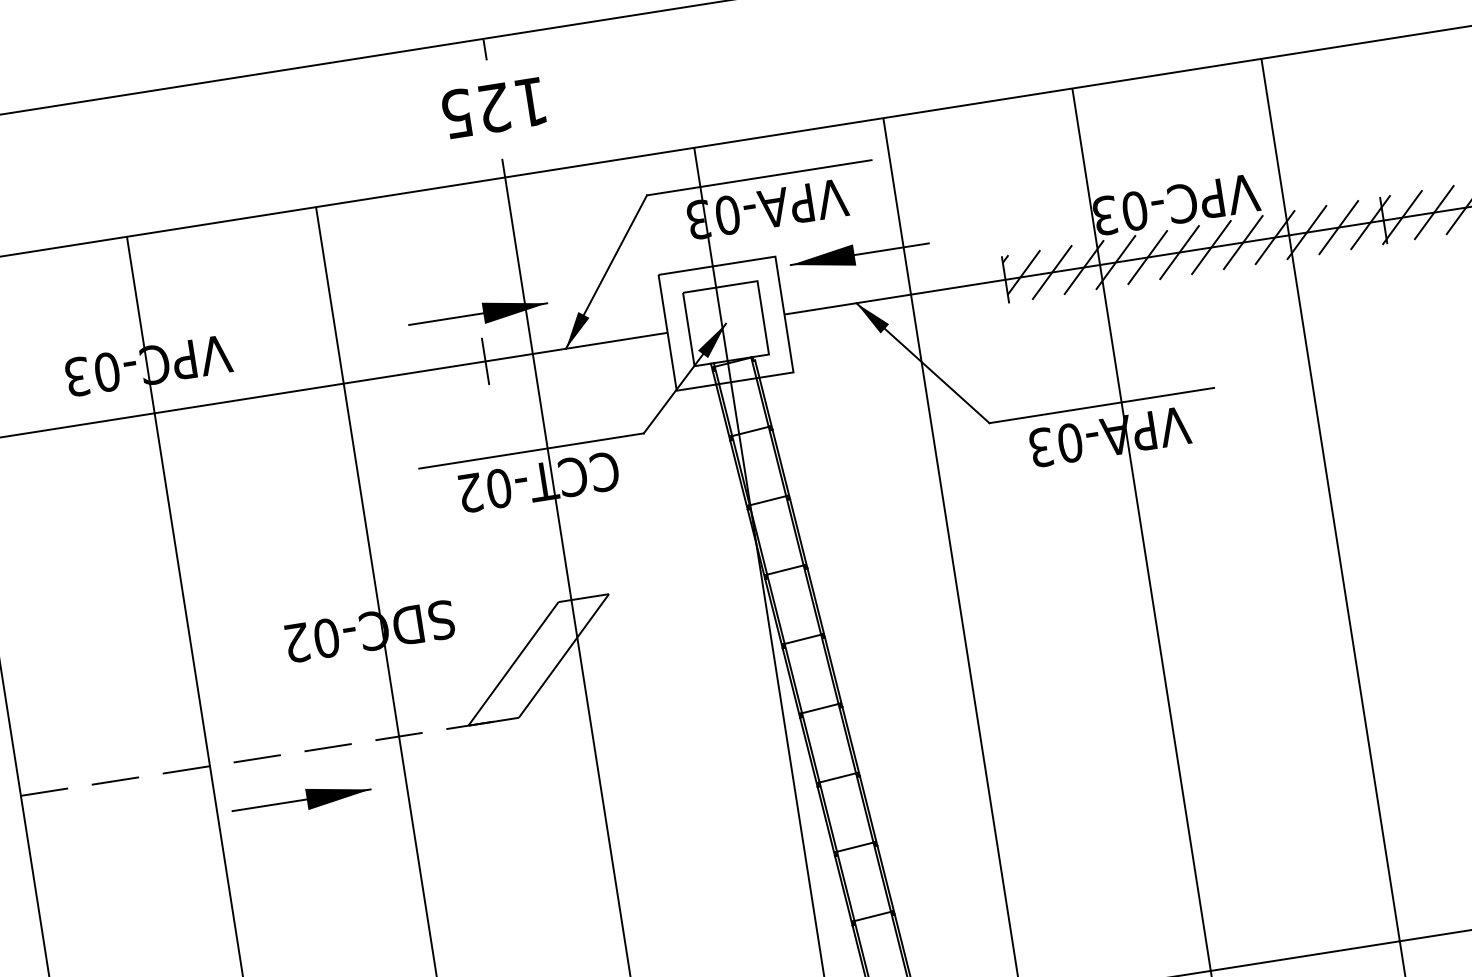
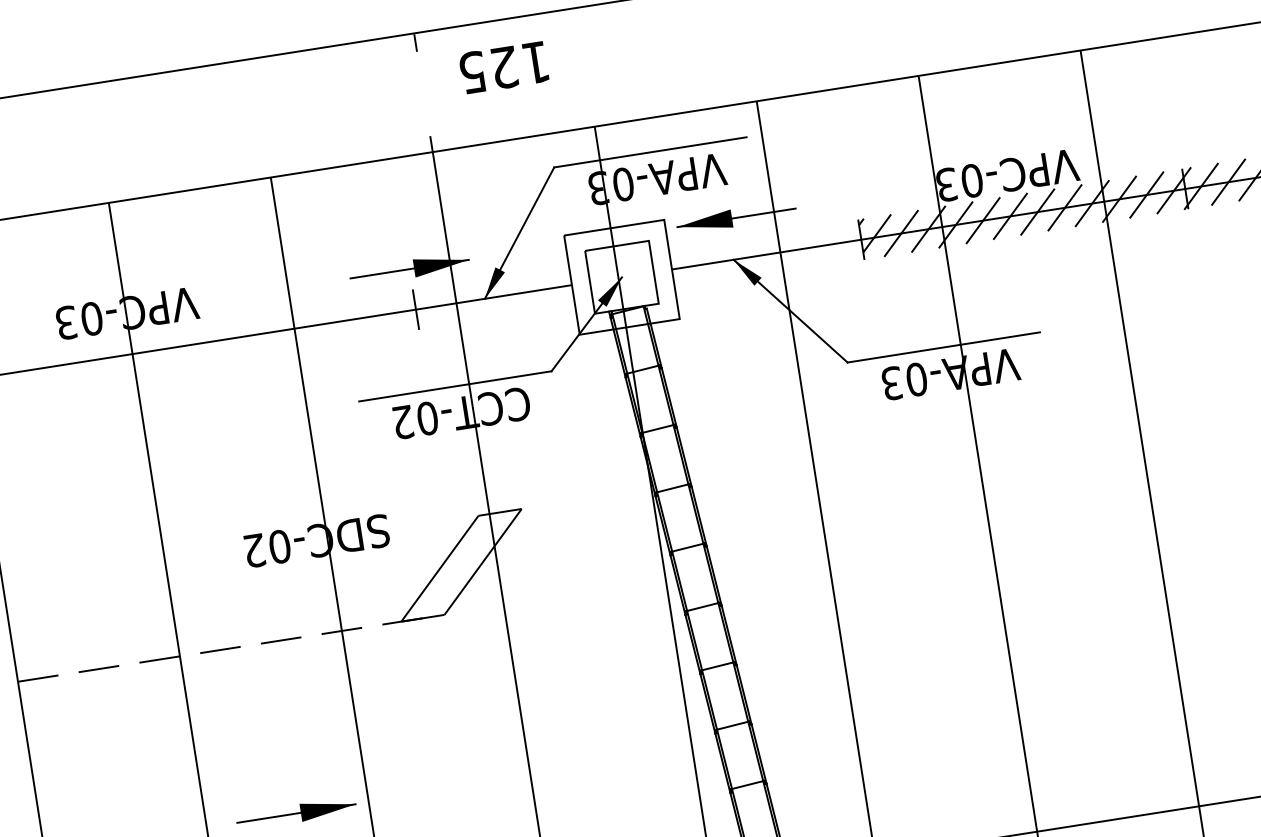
text: (494, 107) -> (504, 67), moved
part: (301, 800) -> (296, 813), moved

